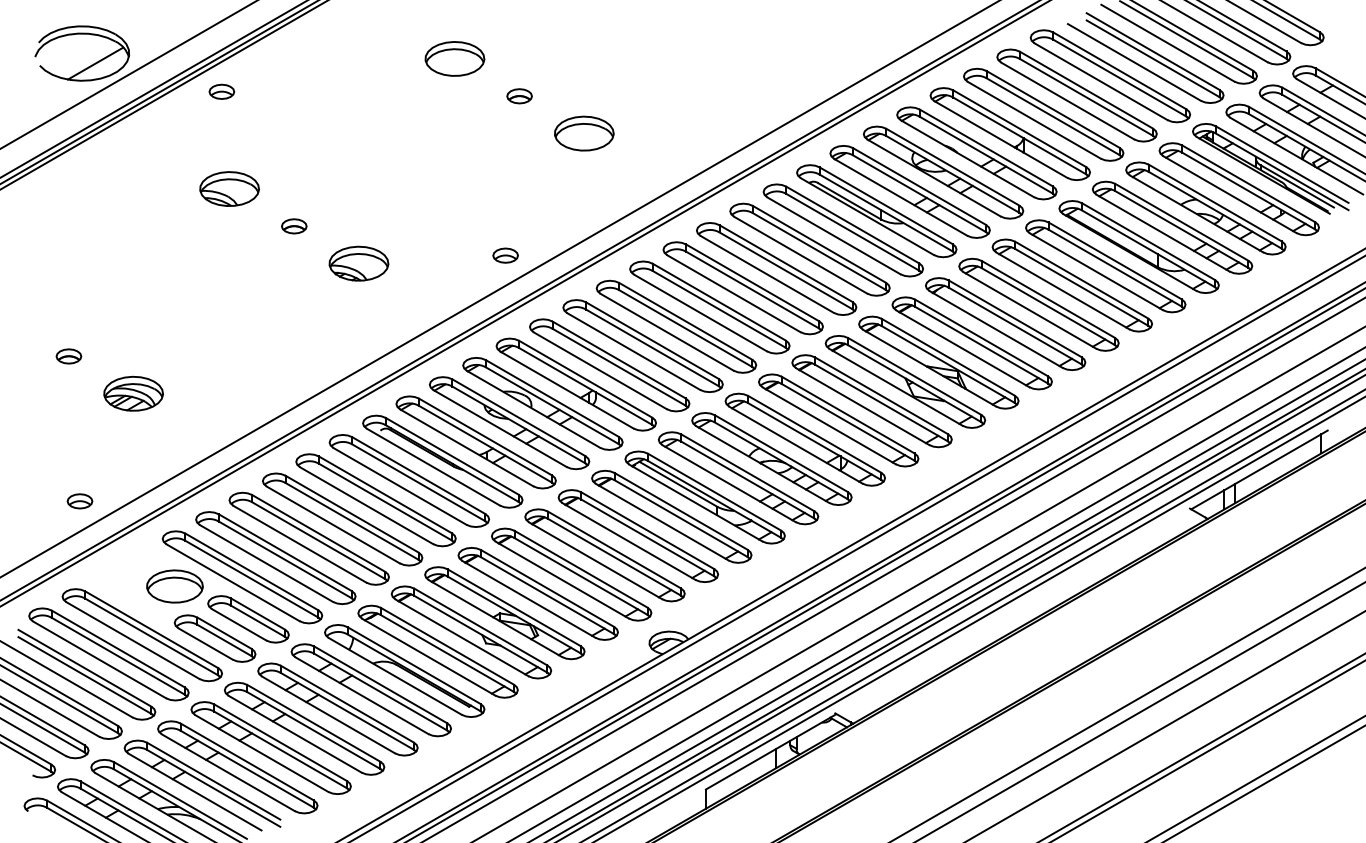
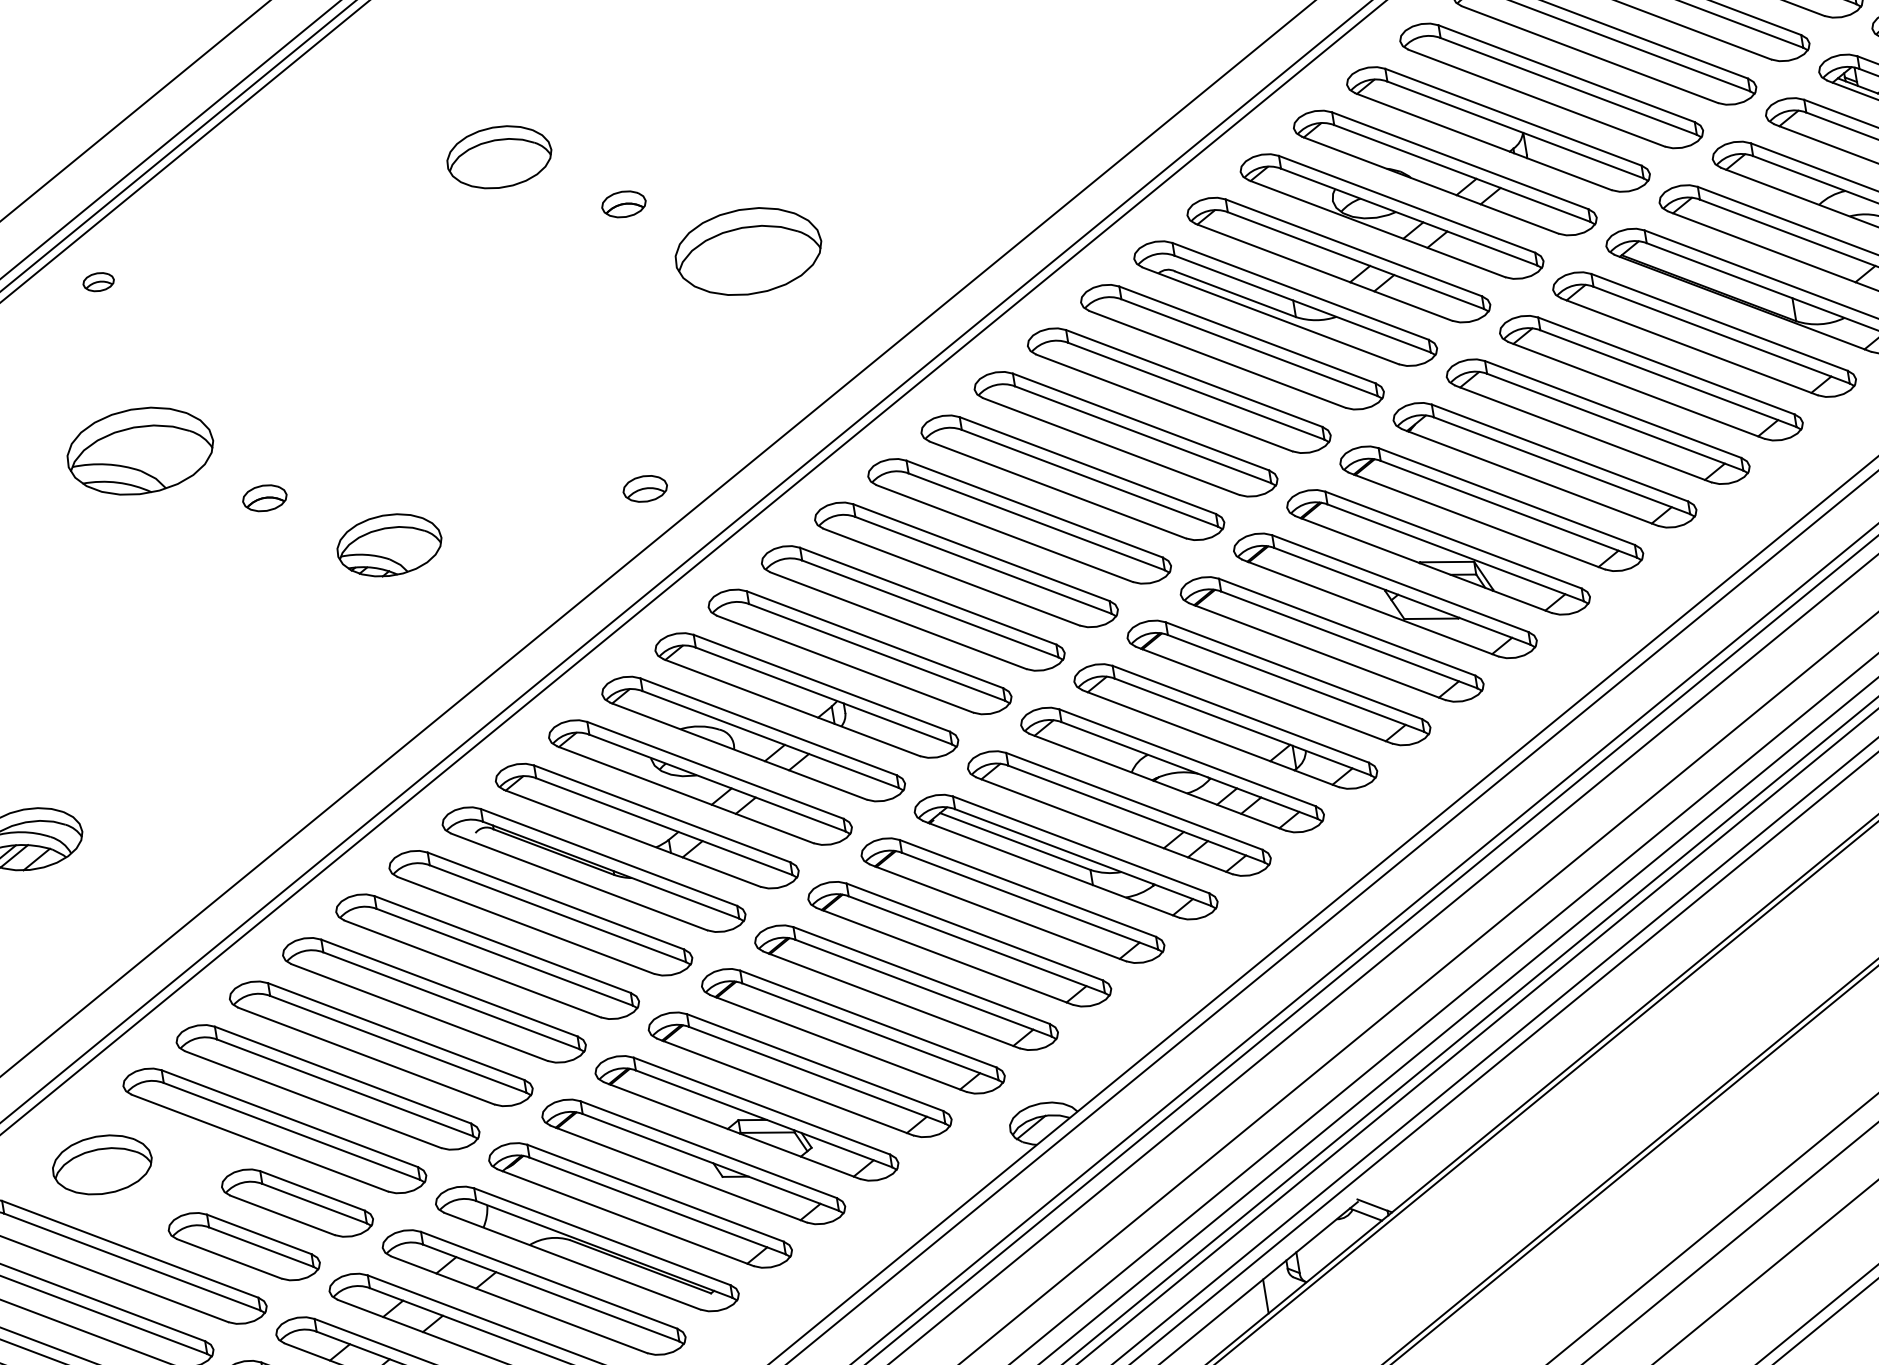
part: (221, 91) -> (97, 281), size x0.7
part: (584, 133) -> (748, 251), size x1.4
part: (229, 188) -> (139, 450), size x1.4
part: (174, 586) -> (101, 1164), moved

